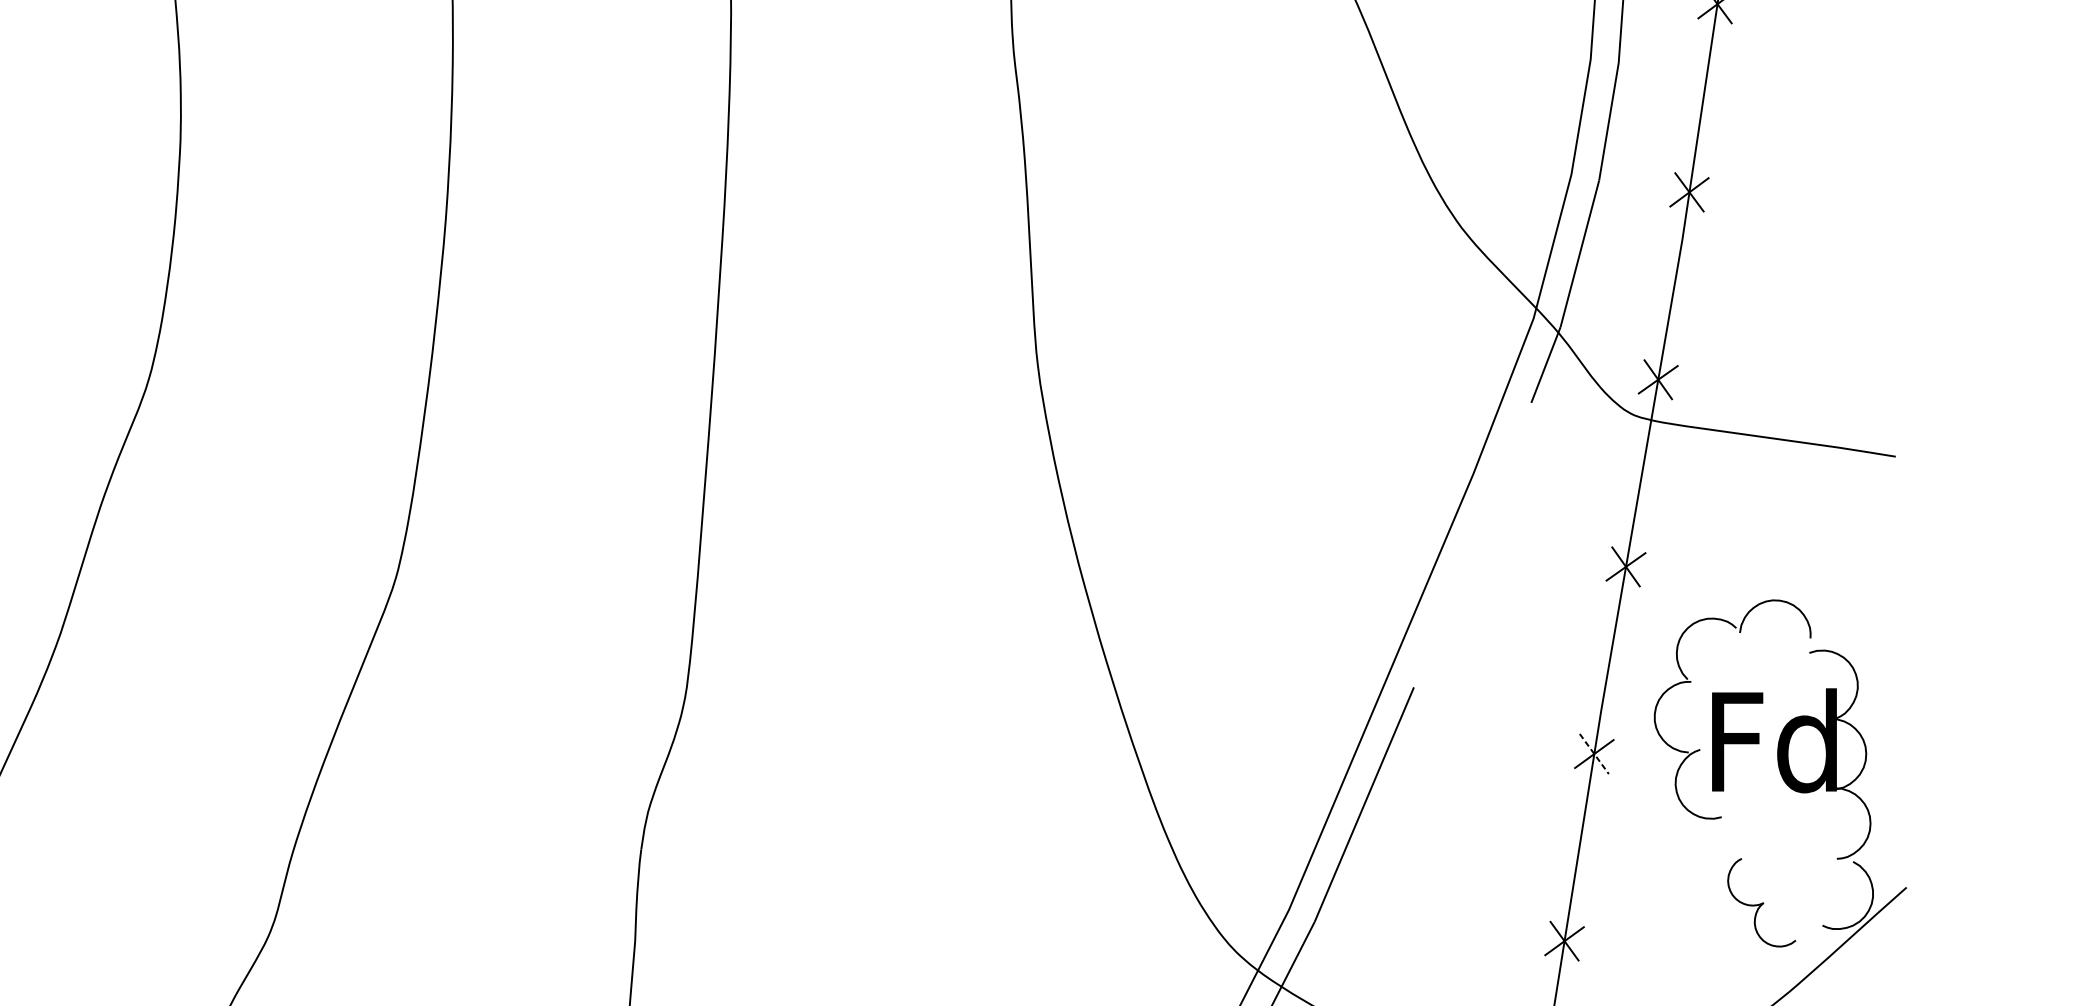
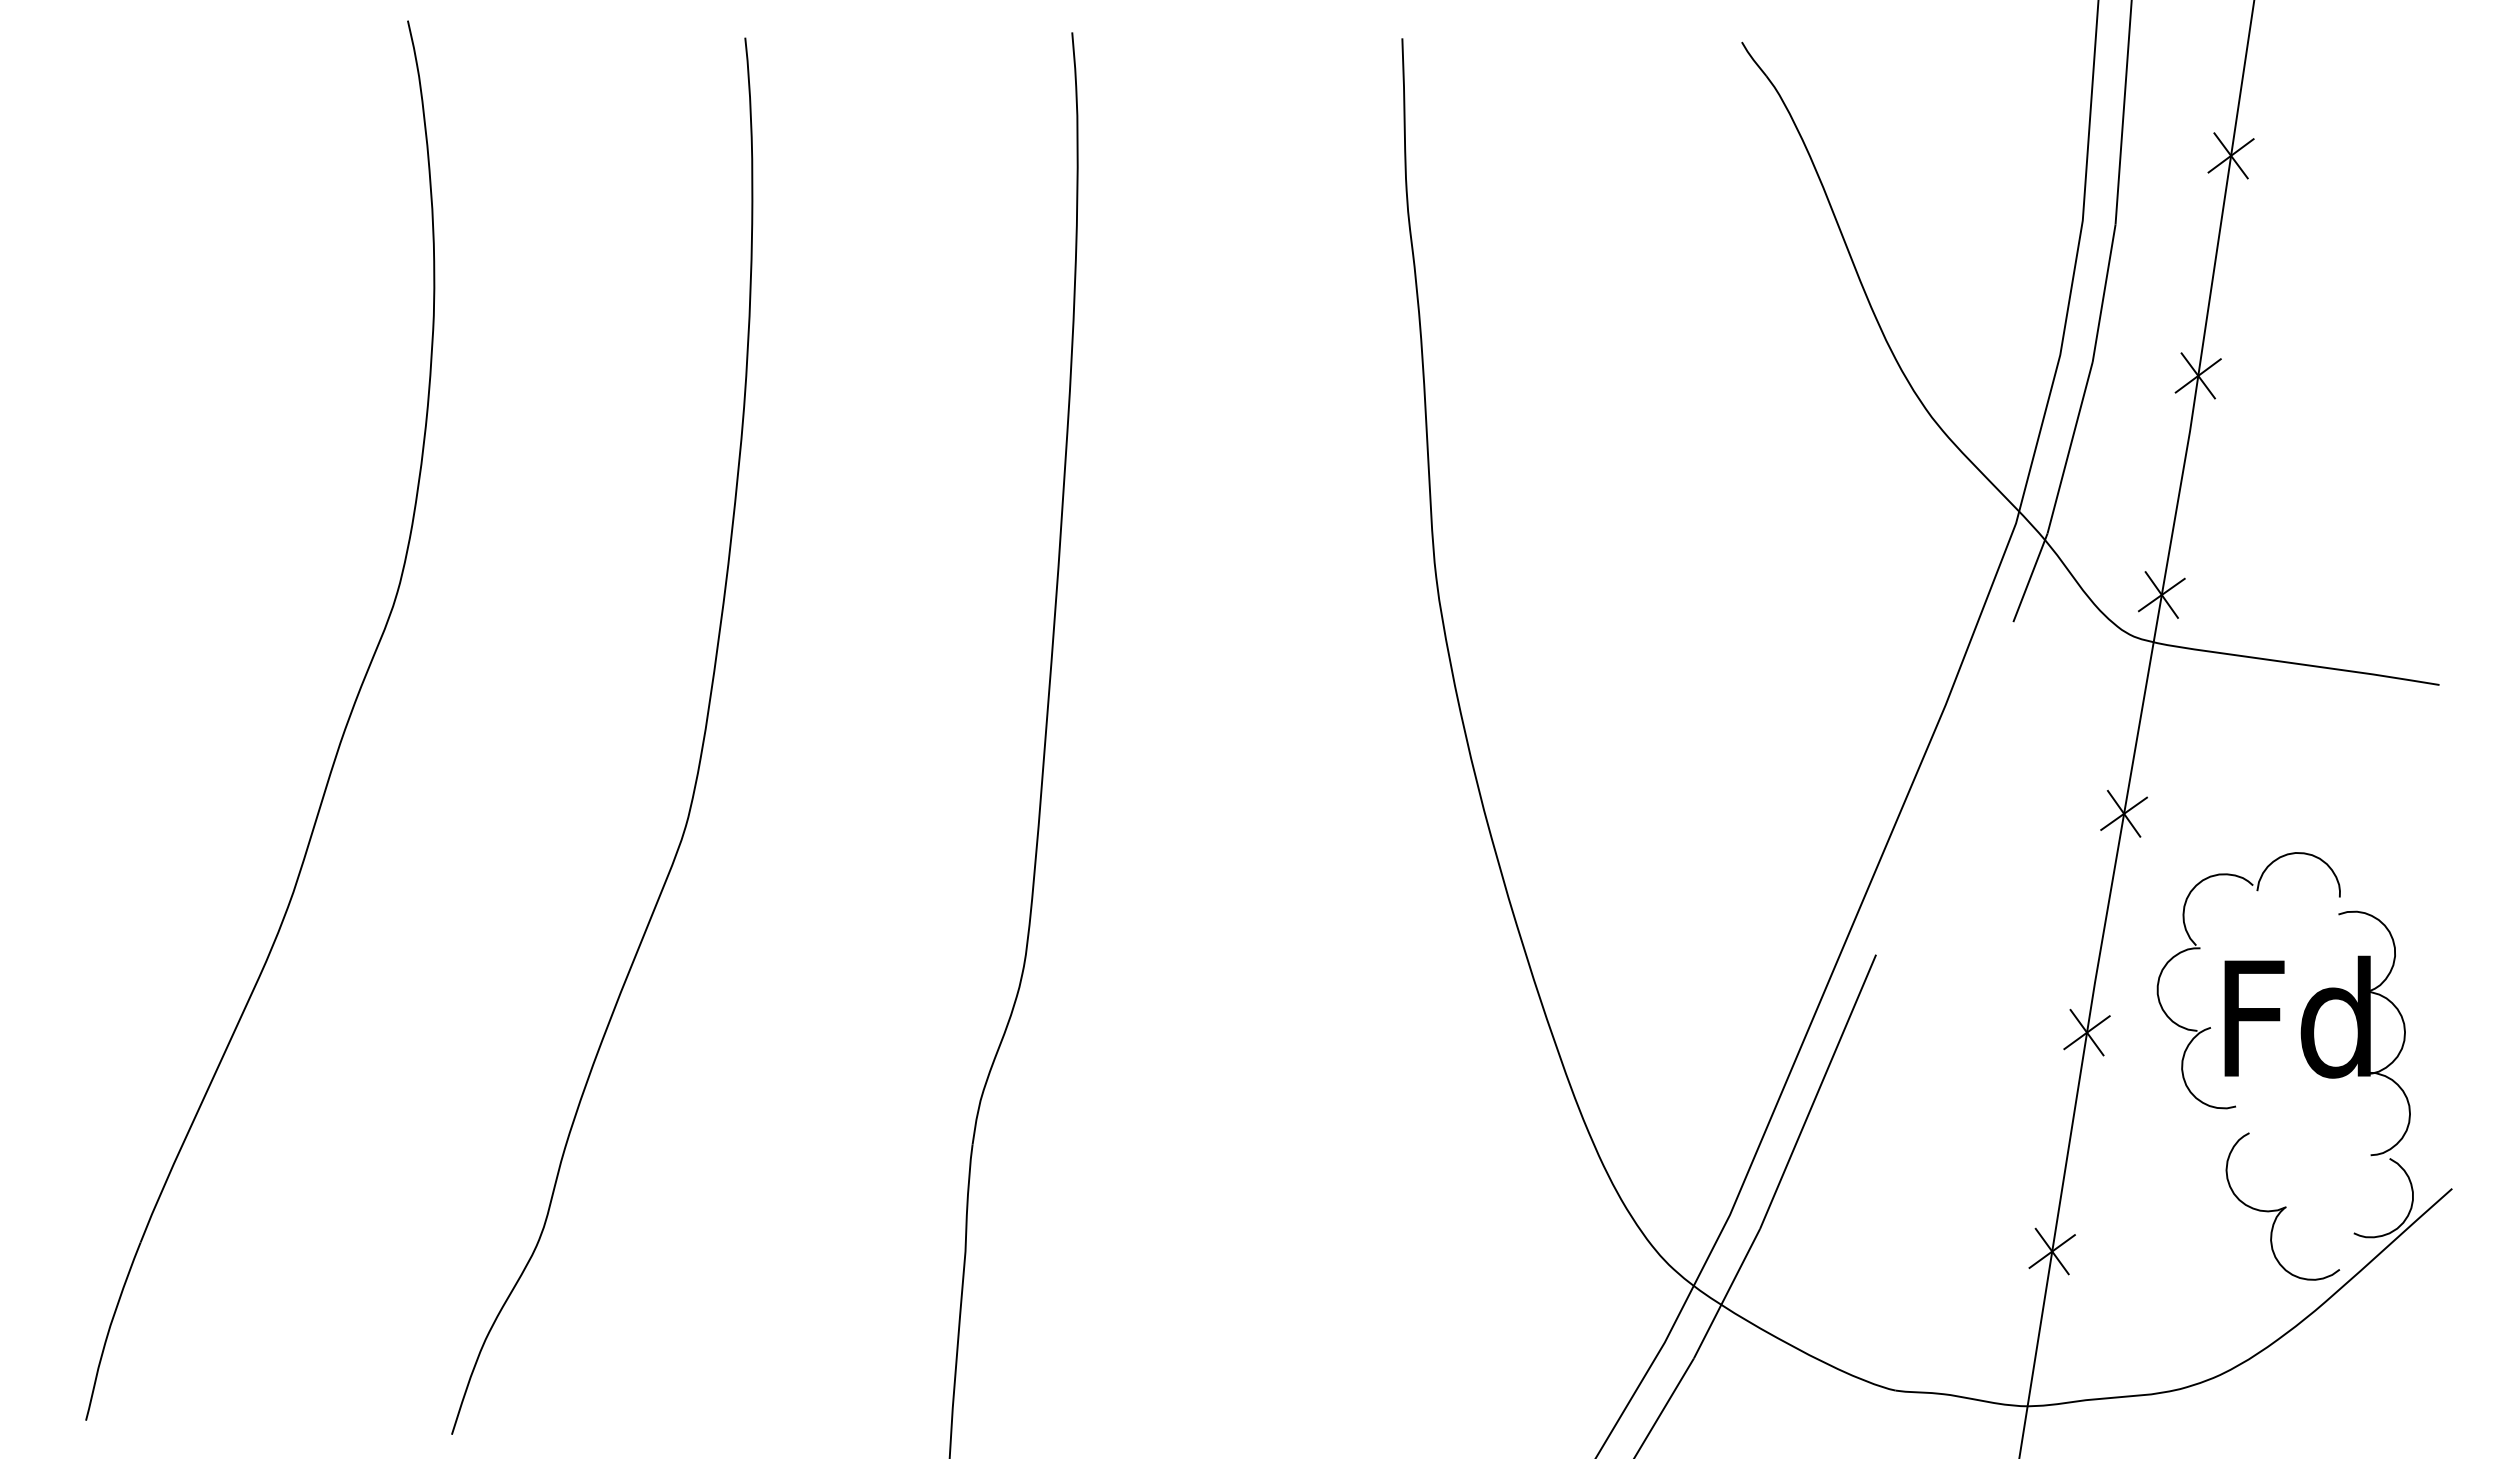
line: (1594, 753) -> (2087, 1032), dashed -> solid
part: (1761, 902) -> (2282, 1206), size x1.43

